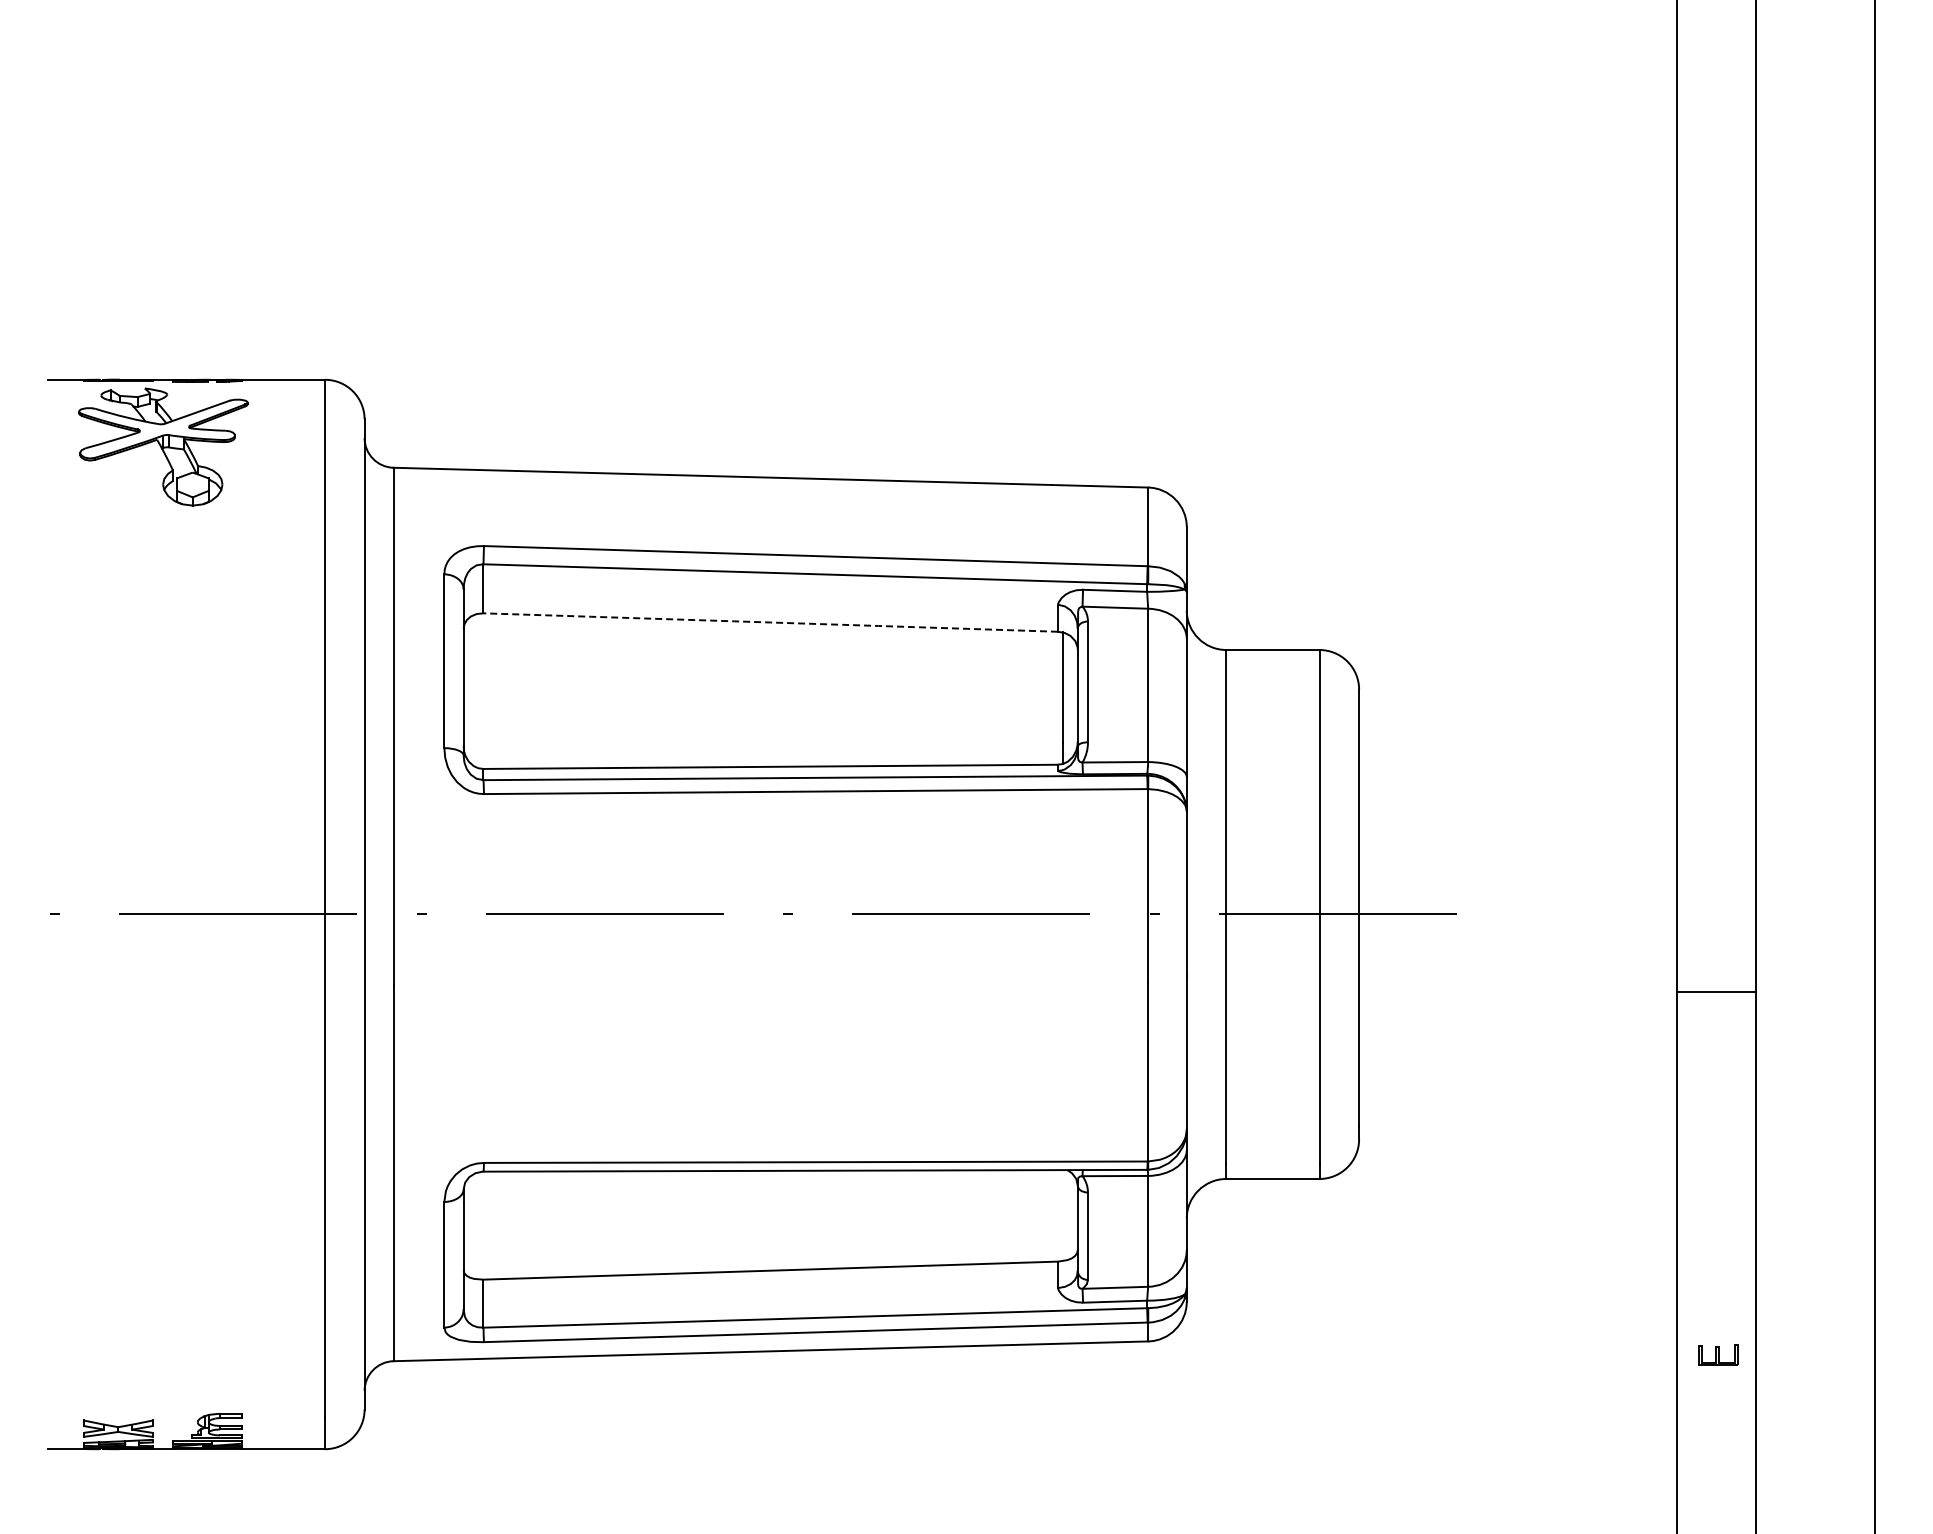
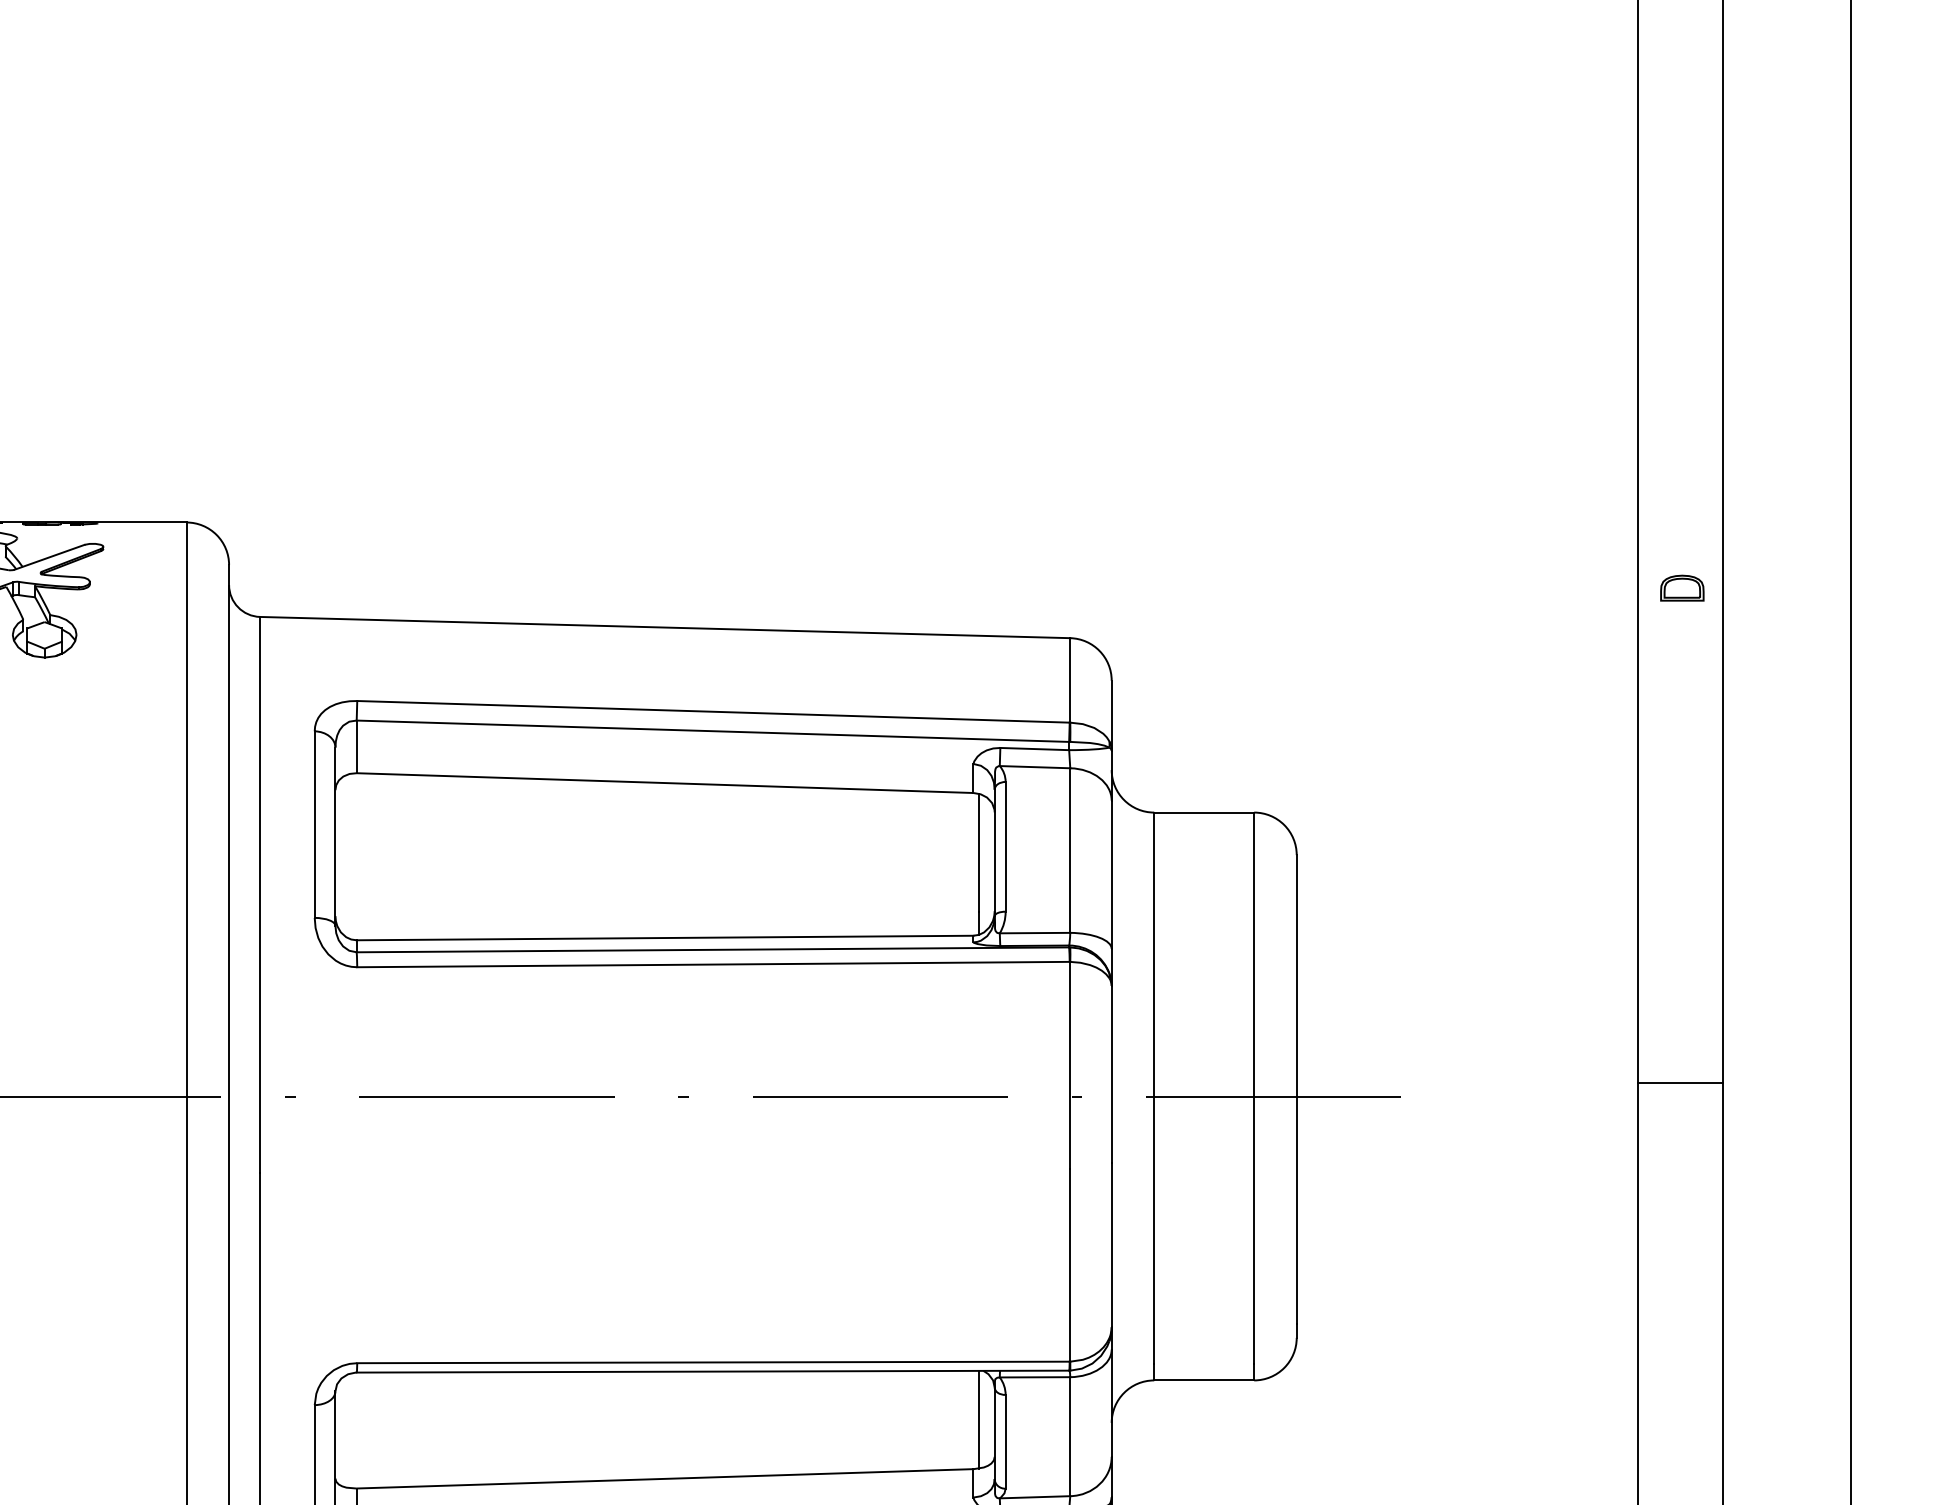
part: (1718, 440) -> (1682, 587), added
arc: (770, 622) -> (664, 783), dashed -> solid
line: (1716, 991) -> (1680, 1082), moved
line: (1063, 1215) -> (979, 1419), added

